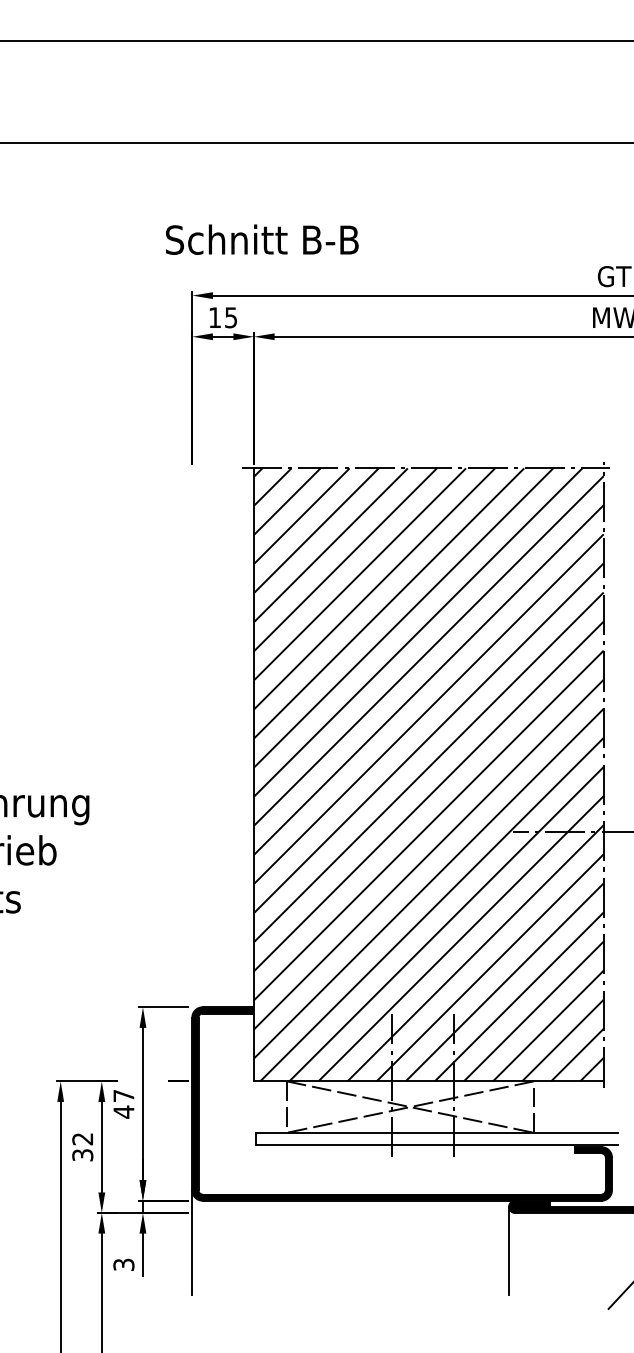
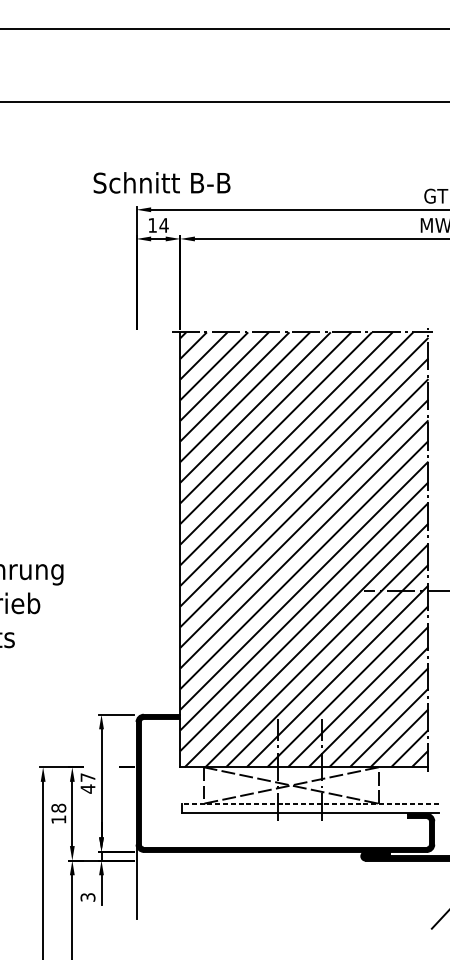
text: (262, 239) -> (162, 182), moved
text: (230, 317) -> (163, 225), 15 -> 14
line: (436, 1132) -> (309, 803), solid -> dashed
text: (82, 1146) -> (58, 813), 32 -> 18
line: (509, 1250) -> (361, 887), removed

